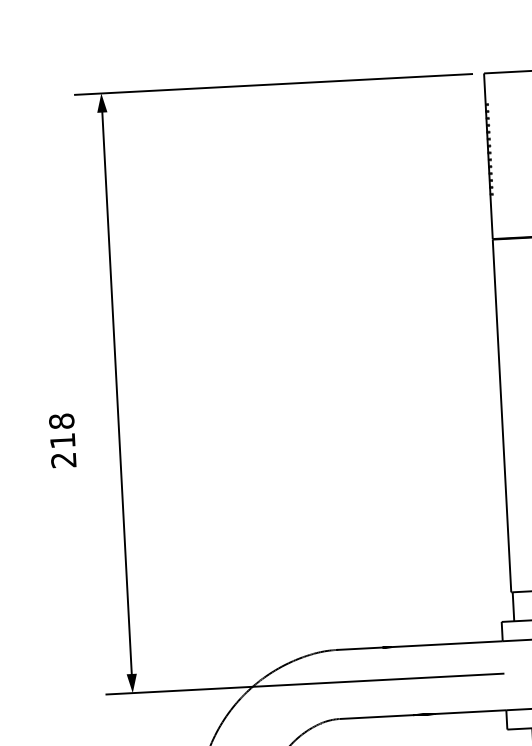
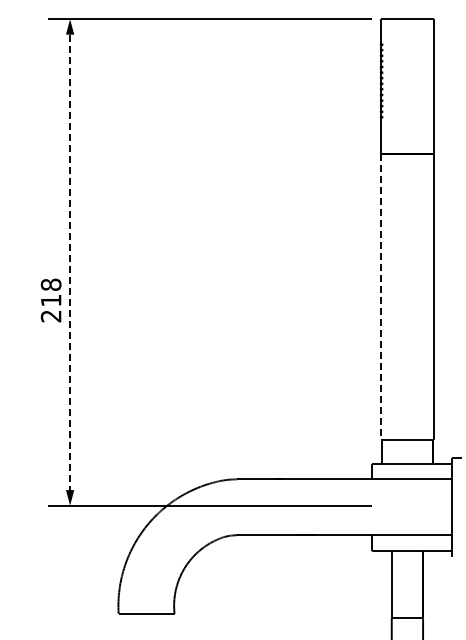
line: (117, 393) -> (70, 262), solid -> dashed
line: (501, 416) -> (380, 297), solid -> dashed
text: (61, 440) -> (50, 300), moved

